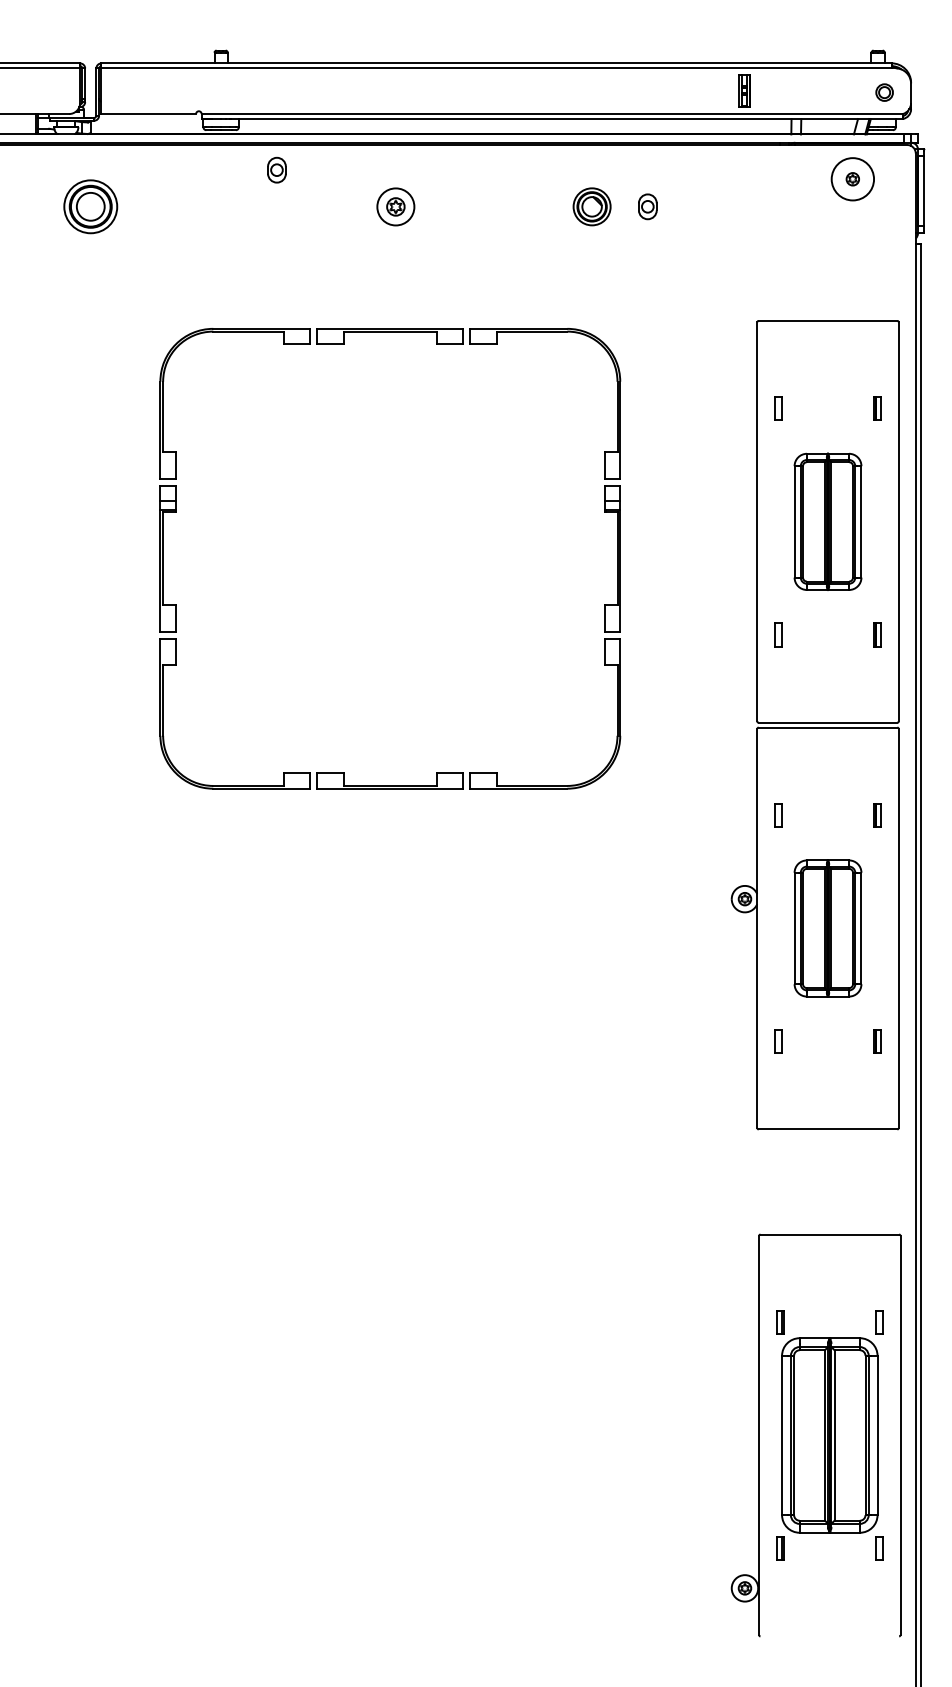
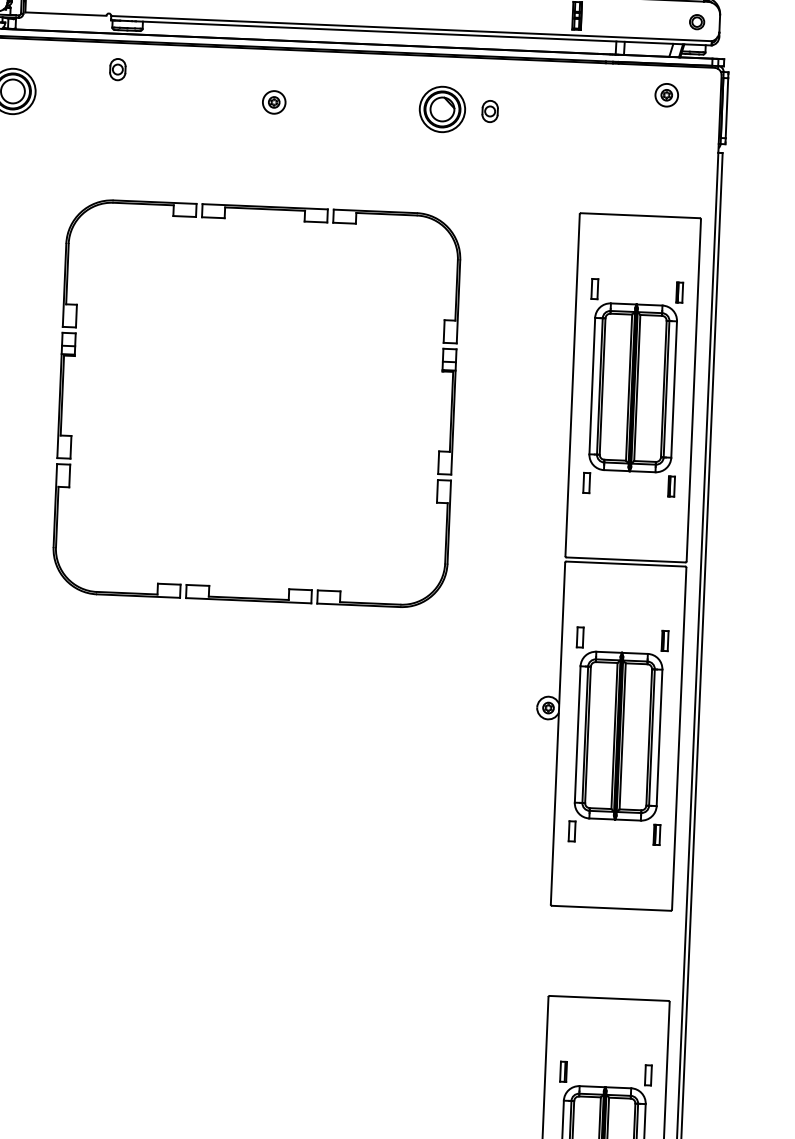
part: (276, 169) -> (117, 68), moved
circle: (852, 179) -> (666, 95), size x0.62
part: (395, 206) -> (274, 102), size x0.71
part: (591, 206) -> (441, 109), size x1.43
part: (827, 521) -> (632, 387), size x1.43
part: (827, 928) -> (618, 736), size x1.43

